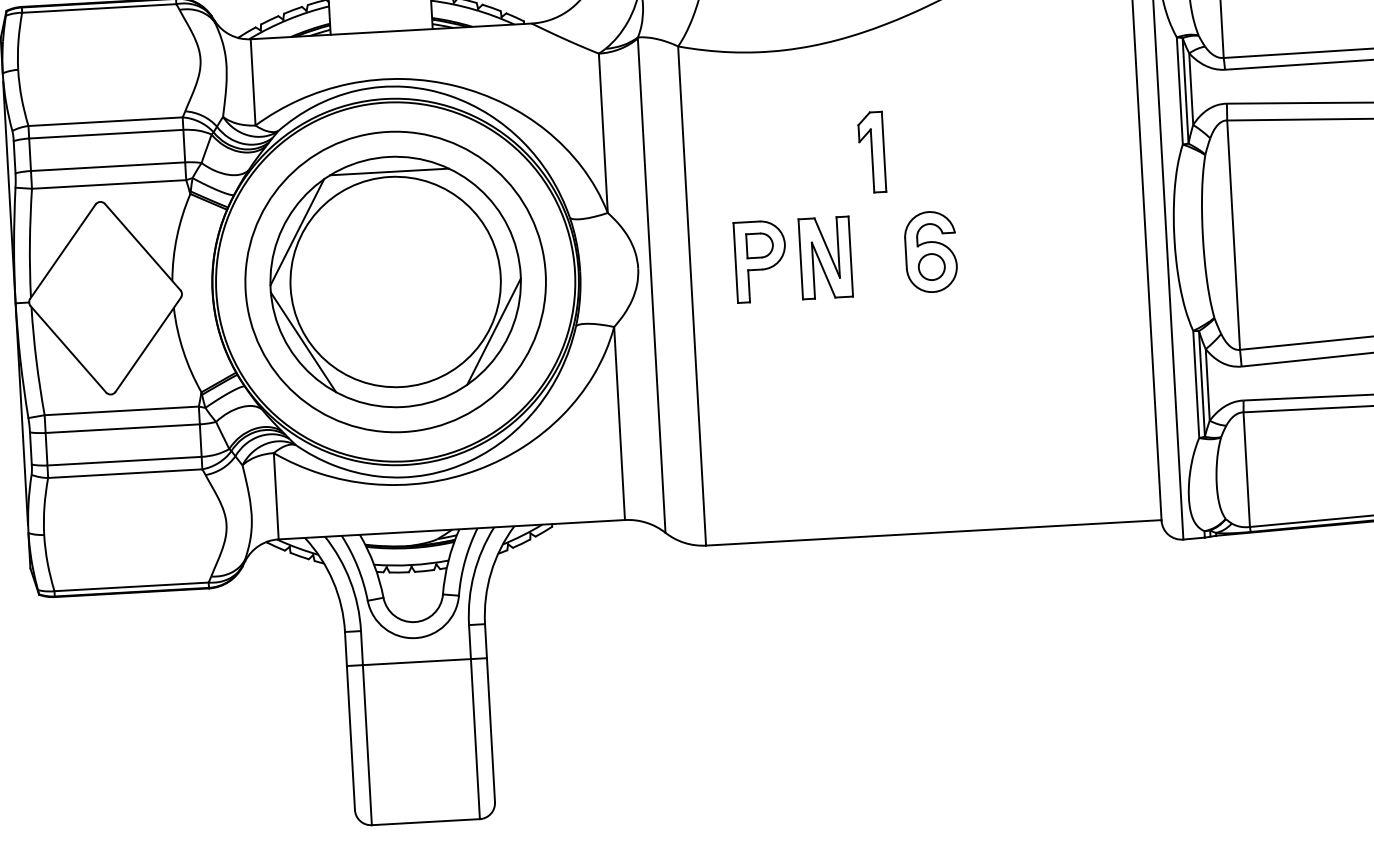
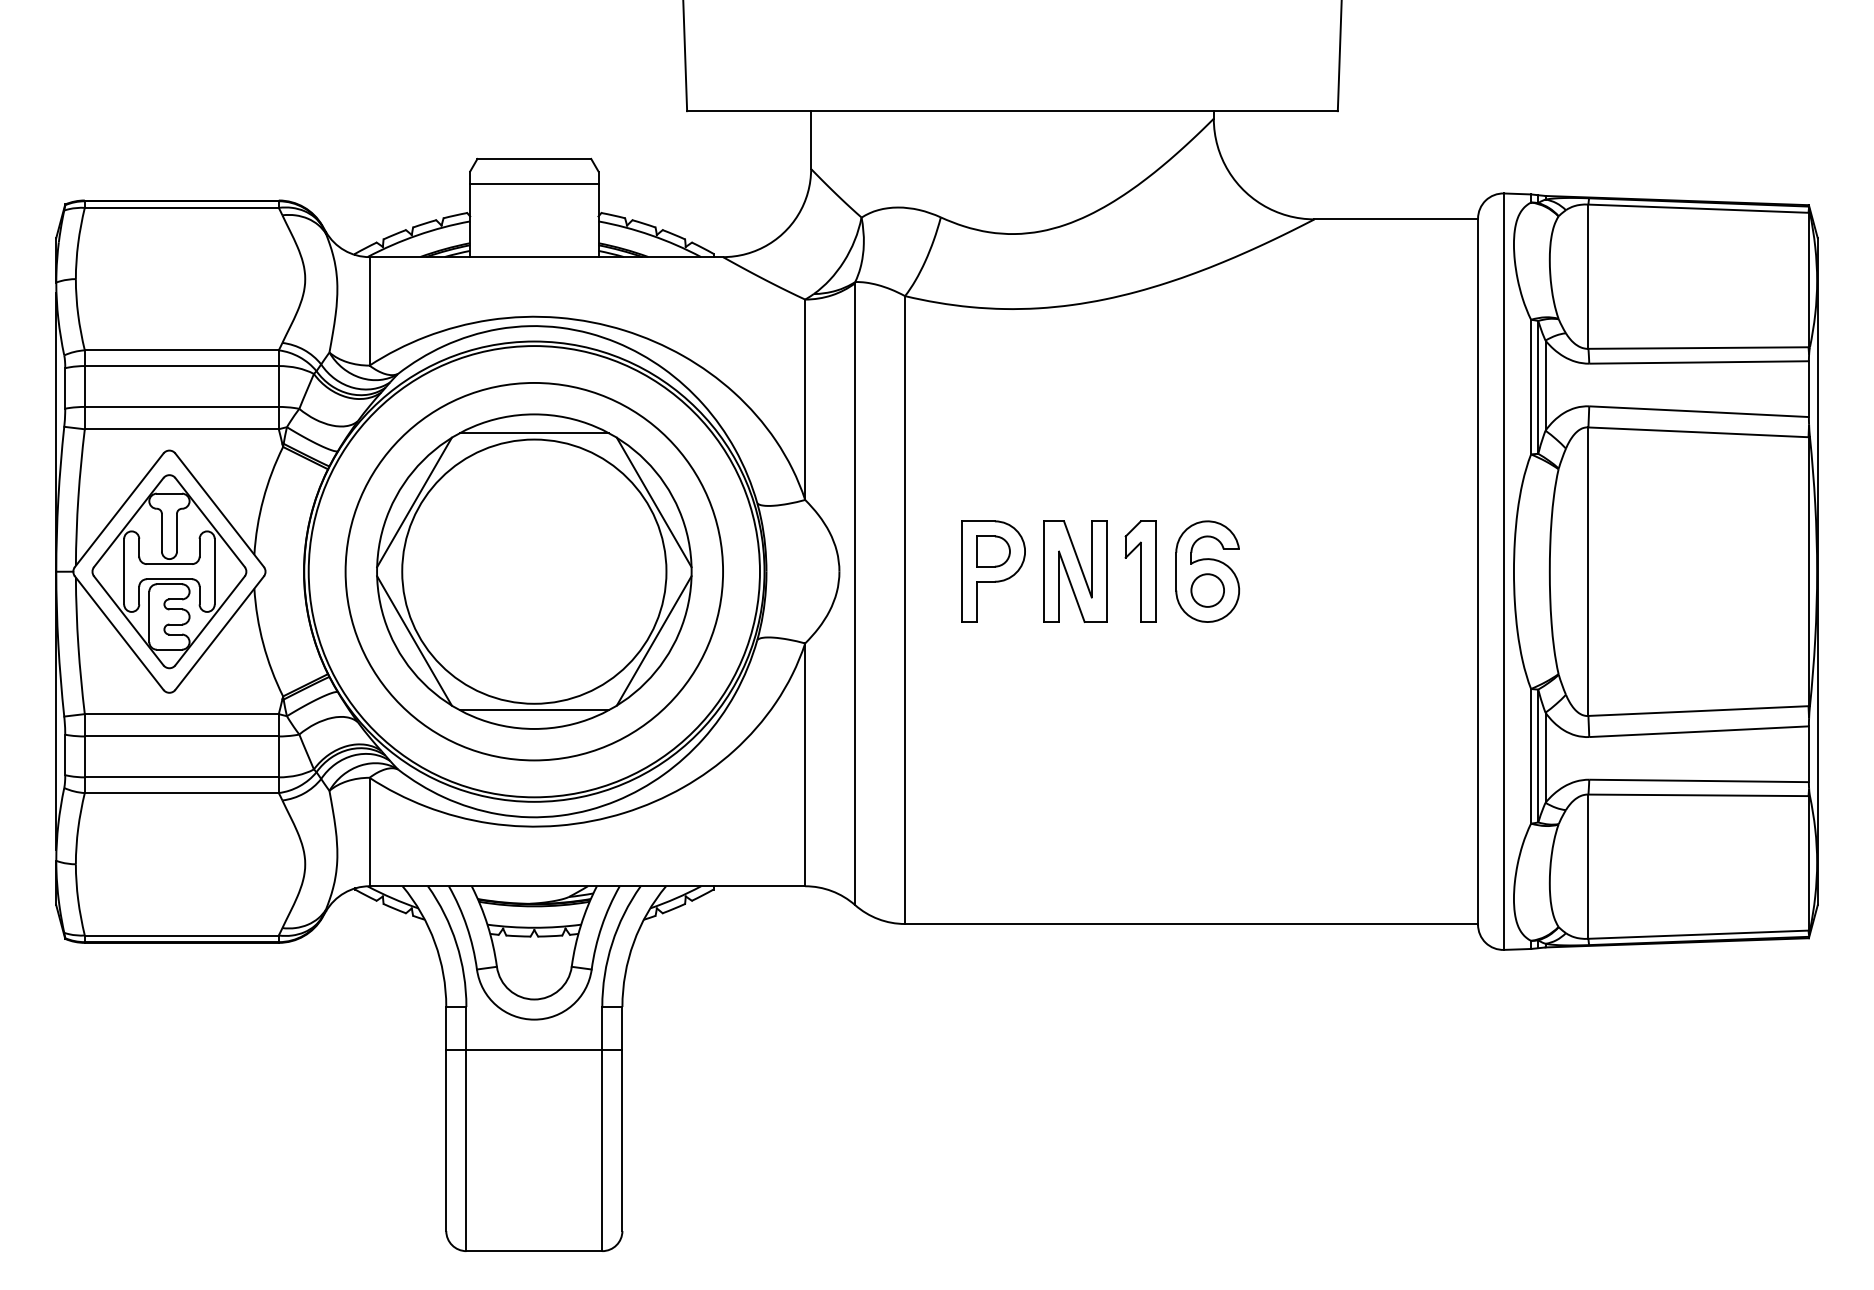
part: (871, 152) -> (1140, 571), moved
line: (487, 221) -> (653, 502), added
part: (105, 298) -> (169, 571), added
line: (401, 392) -> (534, 710), added

